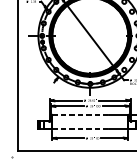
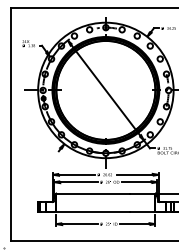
line: (80, 114) -> (93, 193), dashed -> solid
line: (80, 129) -> (93, 212), dashed -> solid

